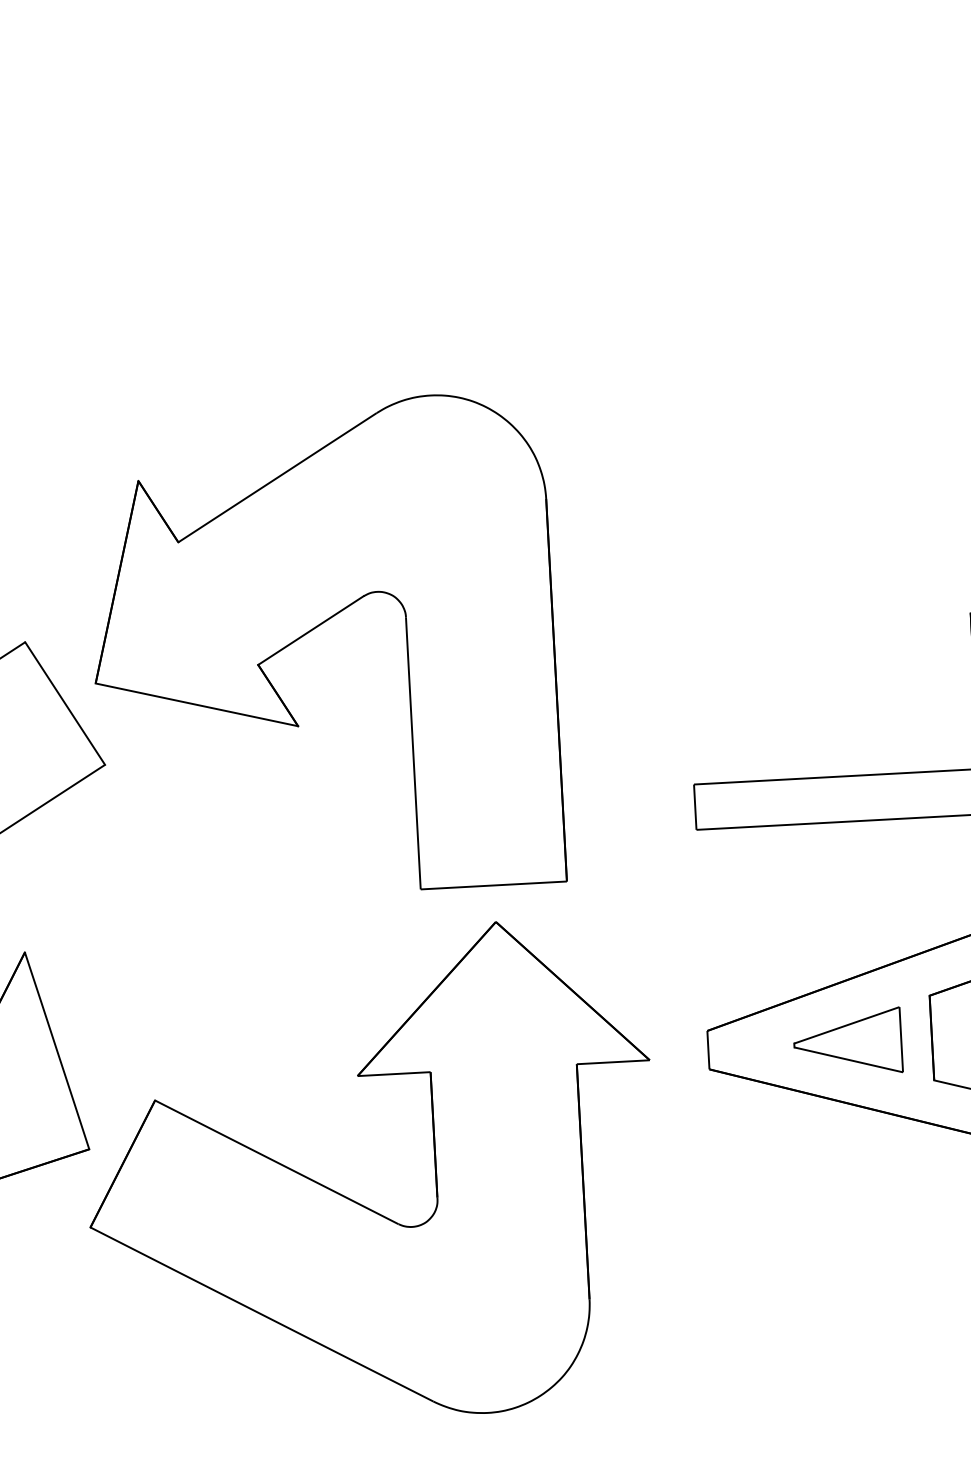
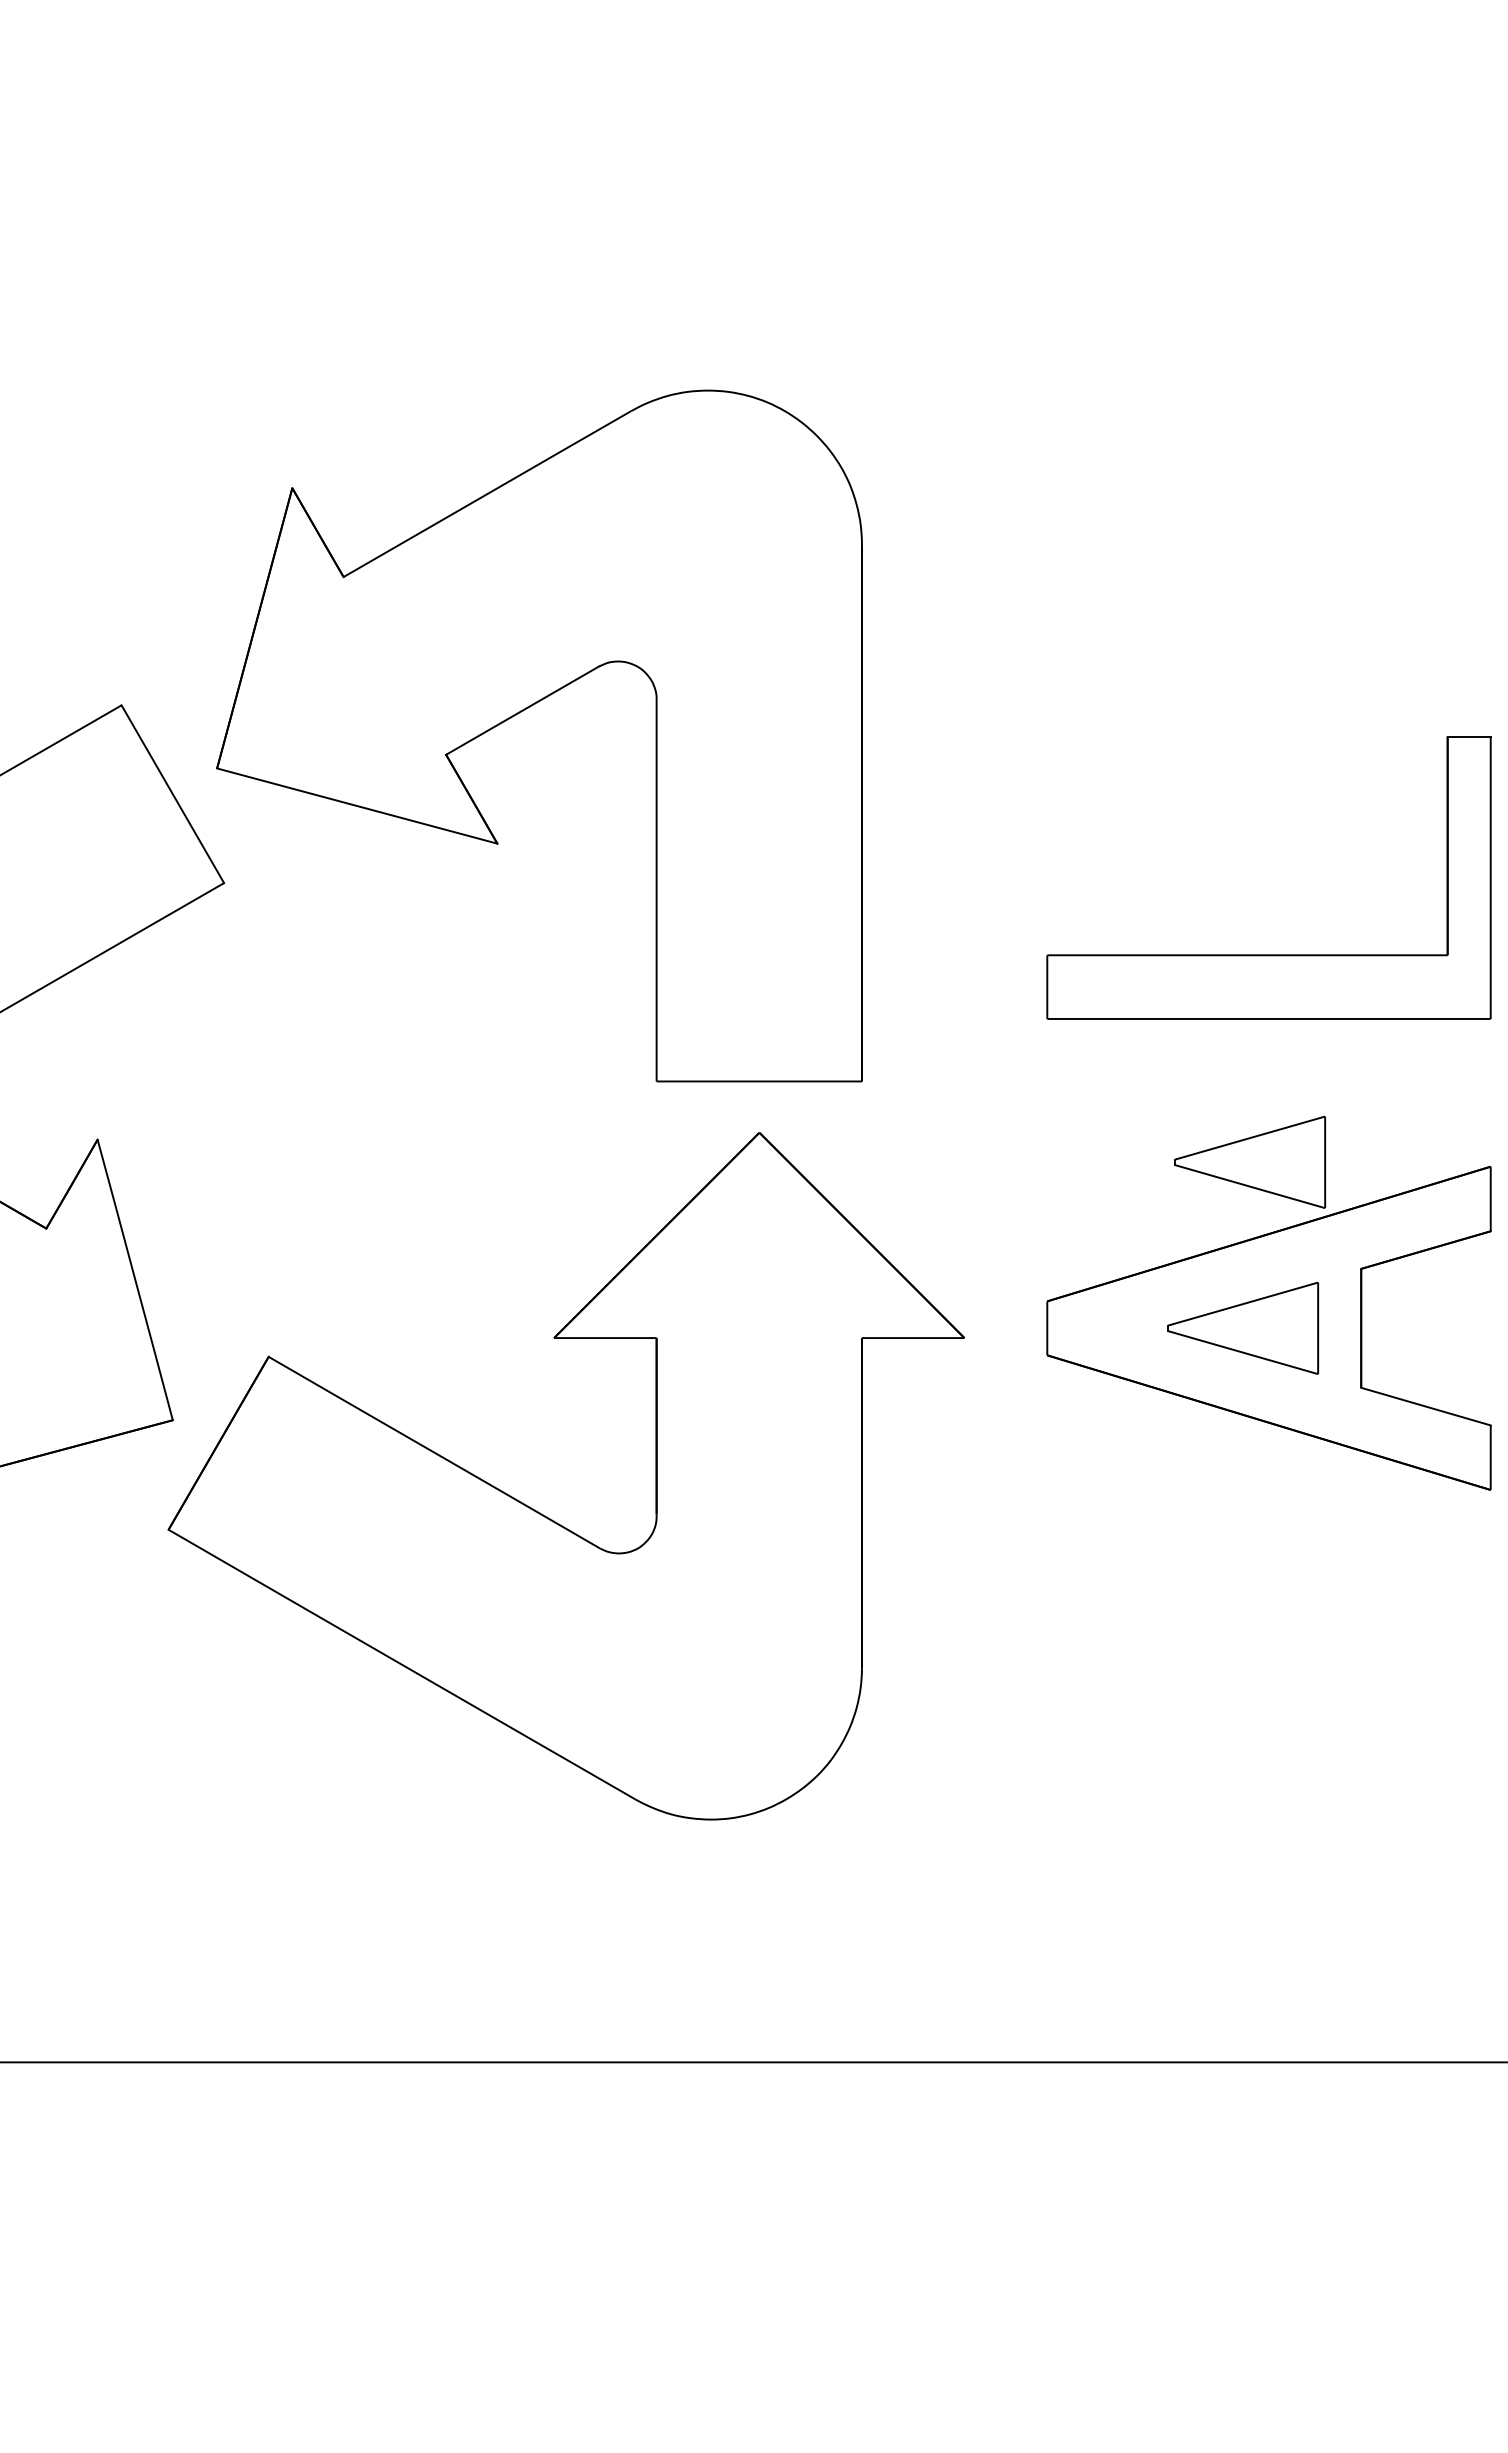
part: (846, 923) -> (1250, 1161), added

